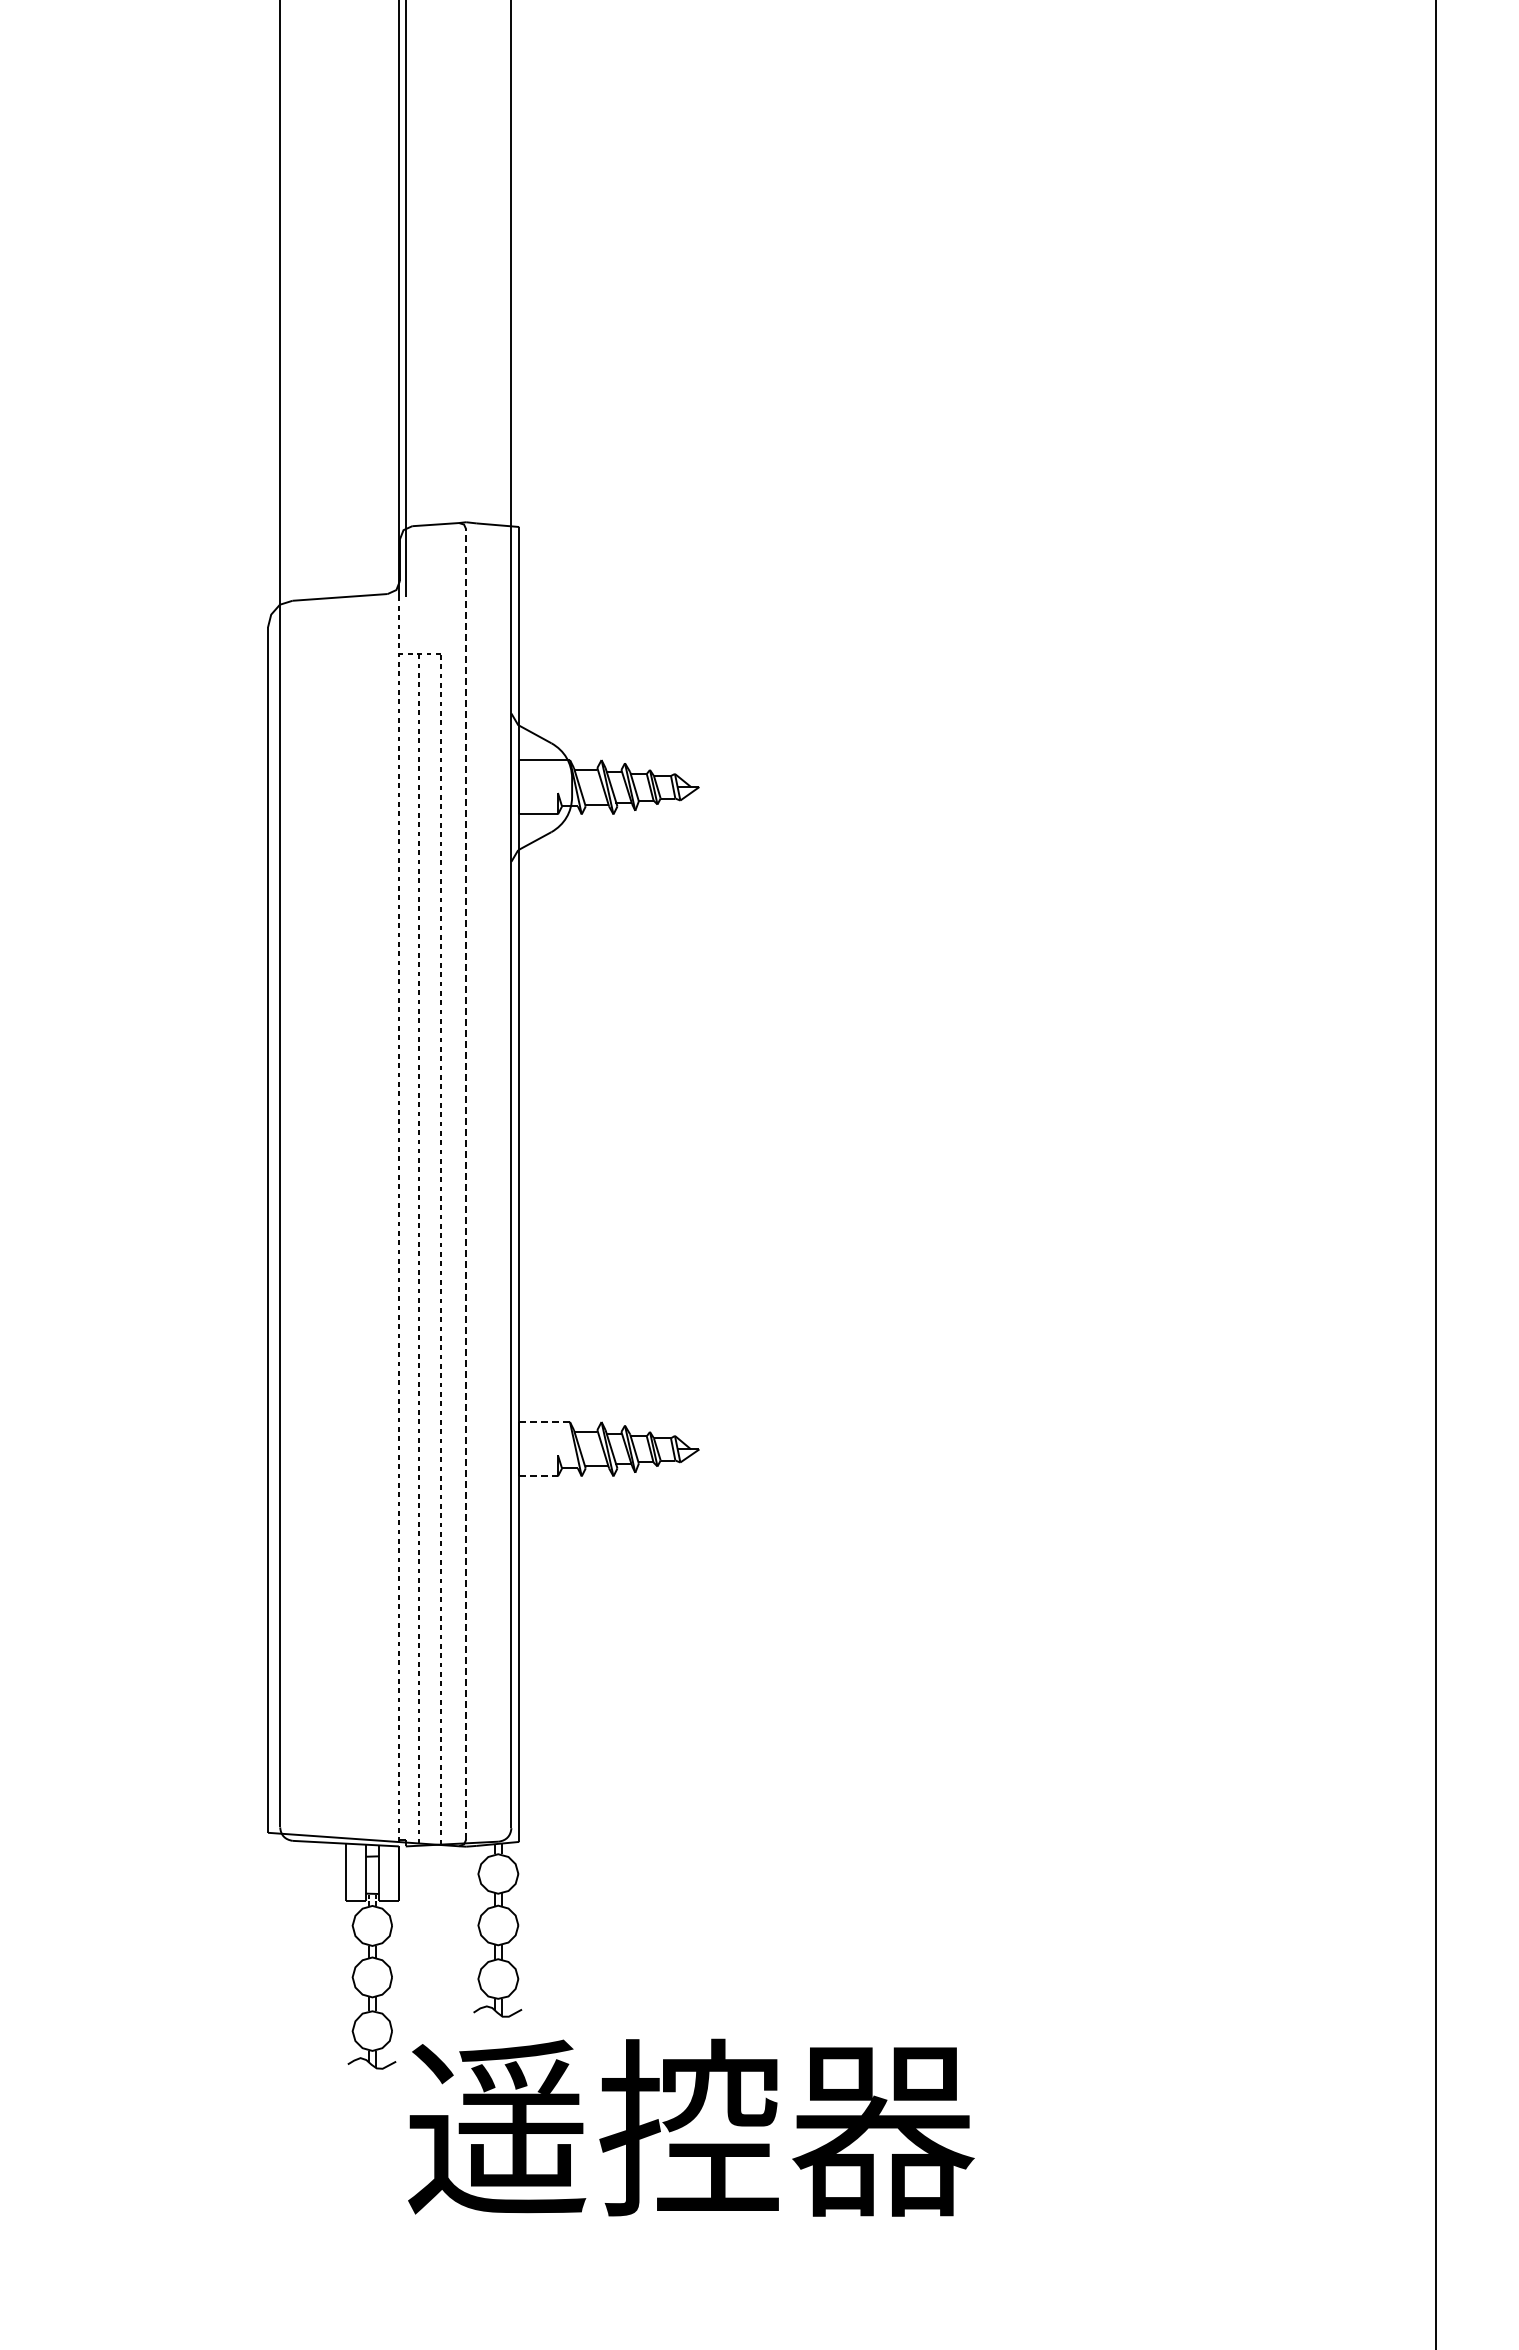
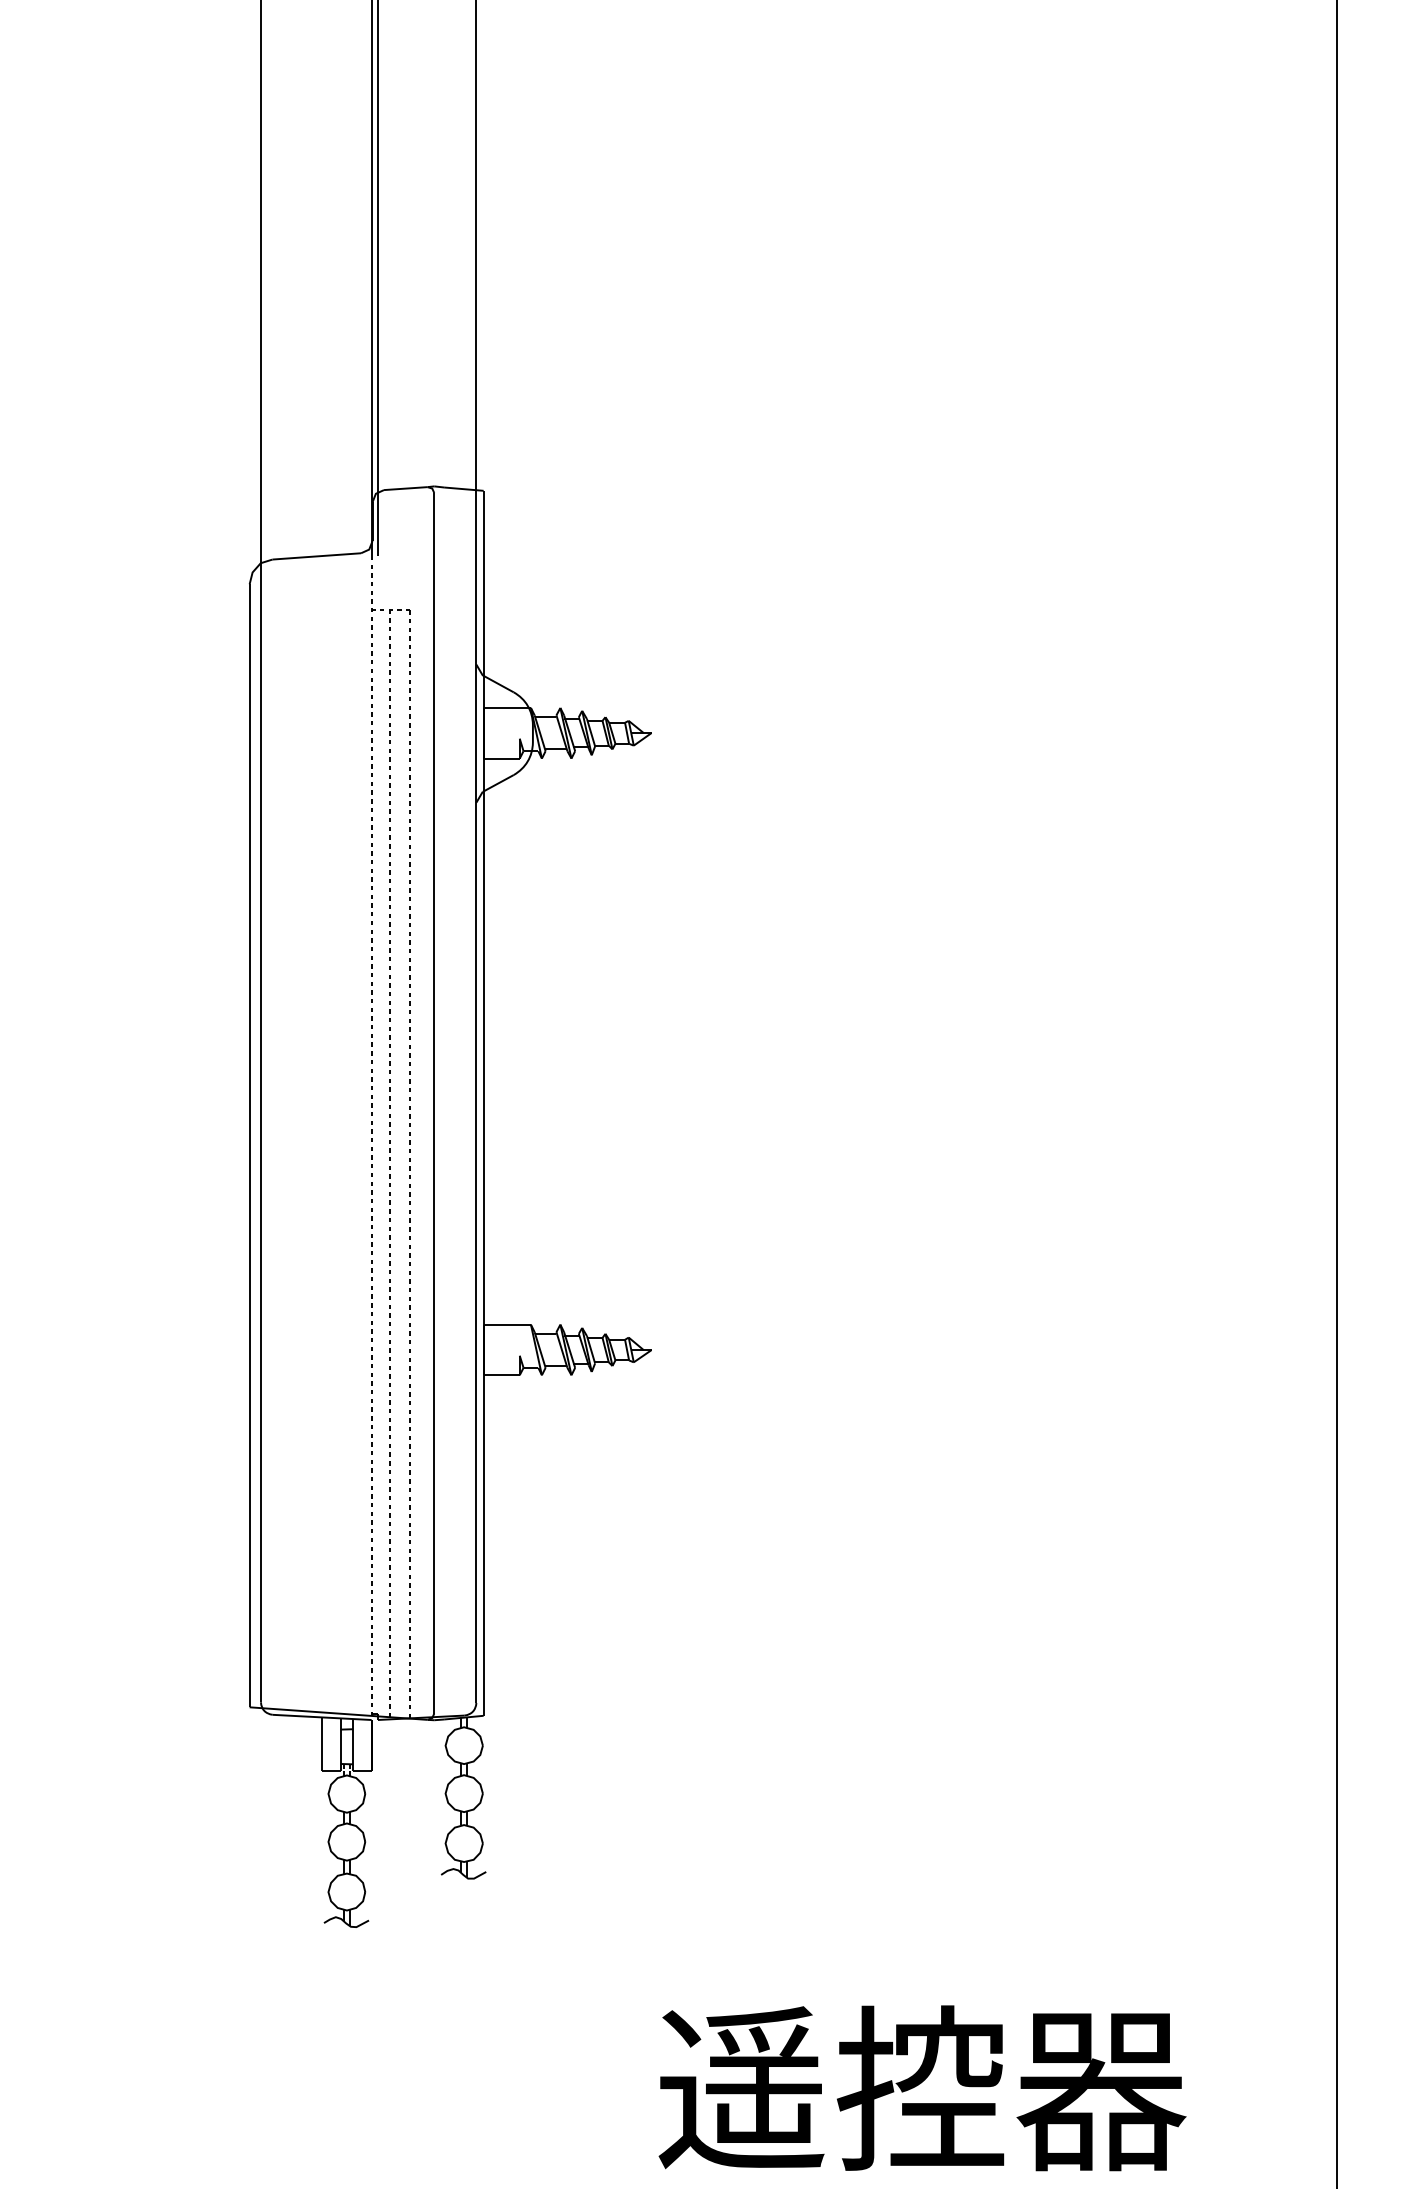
line: (466, 1183) -> (434, 1102), dashed -> solid
line: (545, 1422) -> (508, 1325), dashed -> solid
line: (539, 1476) -> (502, 1375), dashed -> solid
text: (691, 2127) -> (922, 2088), moved

